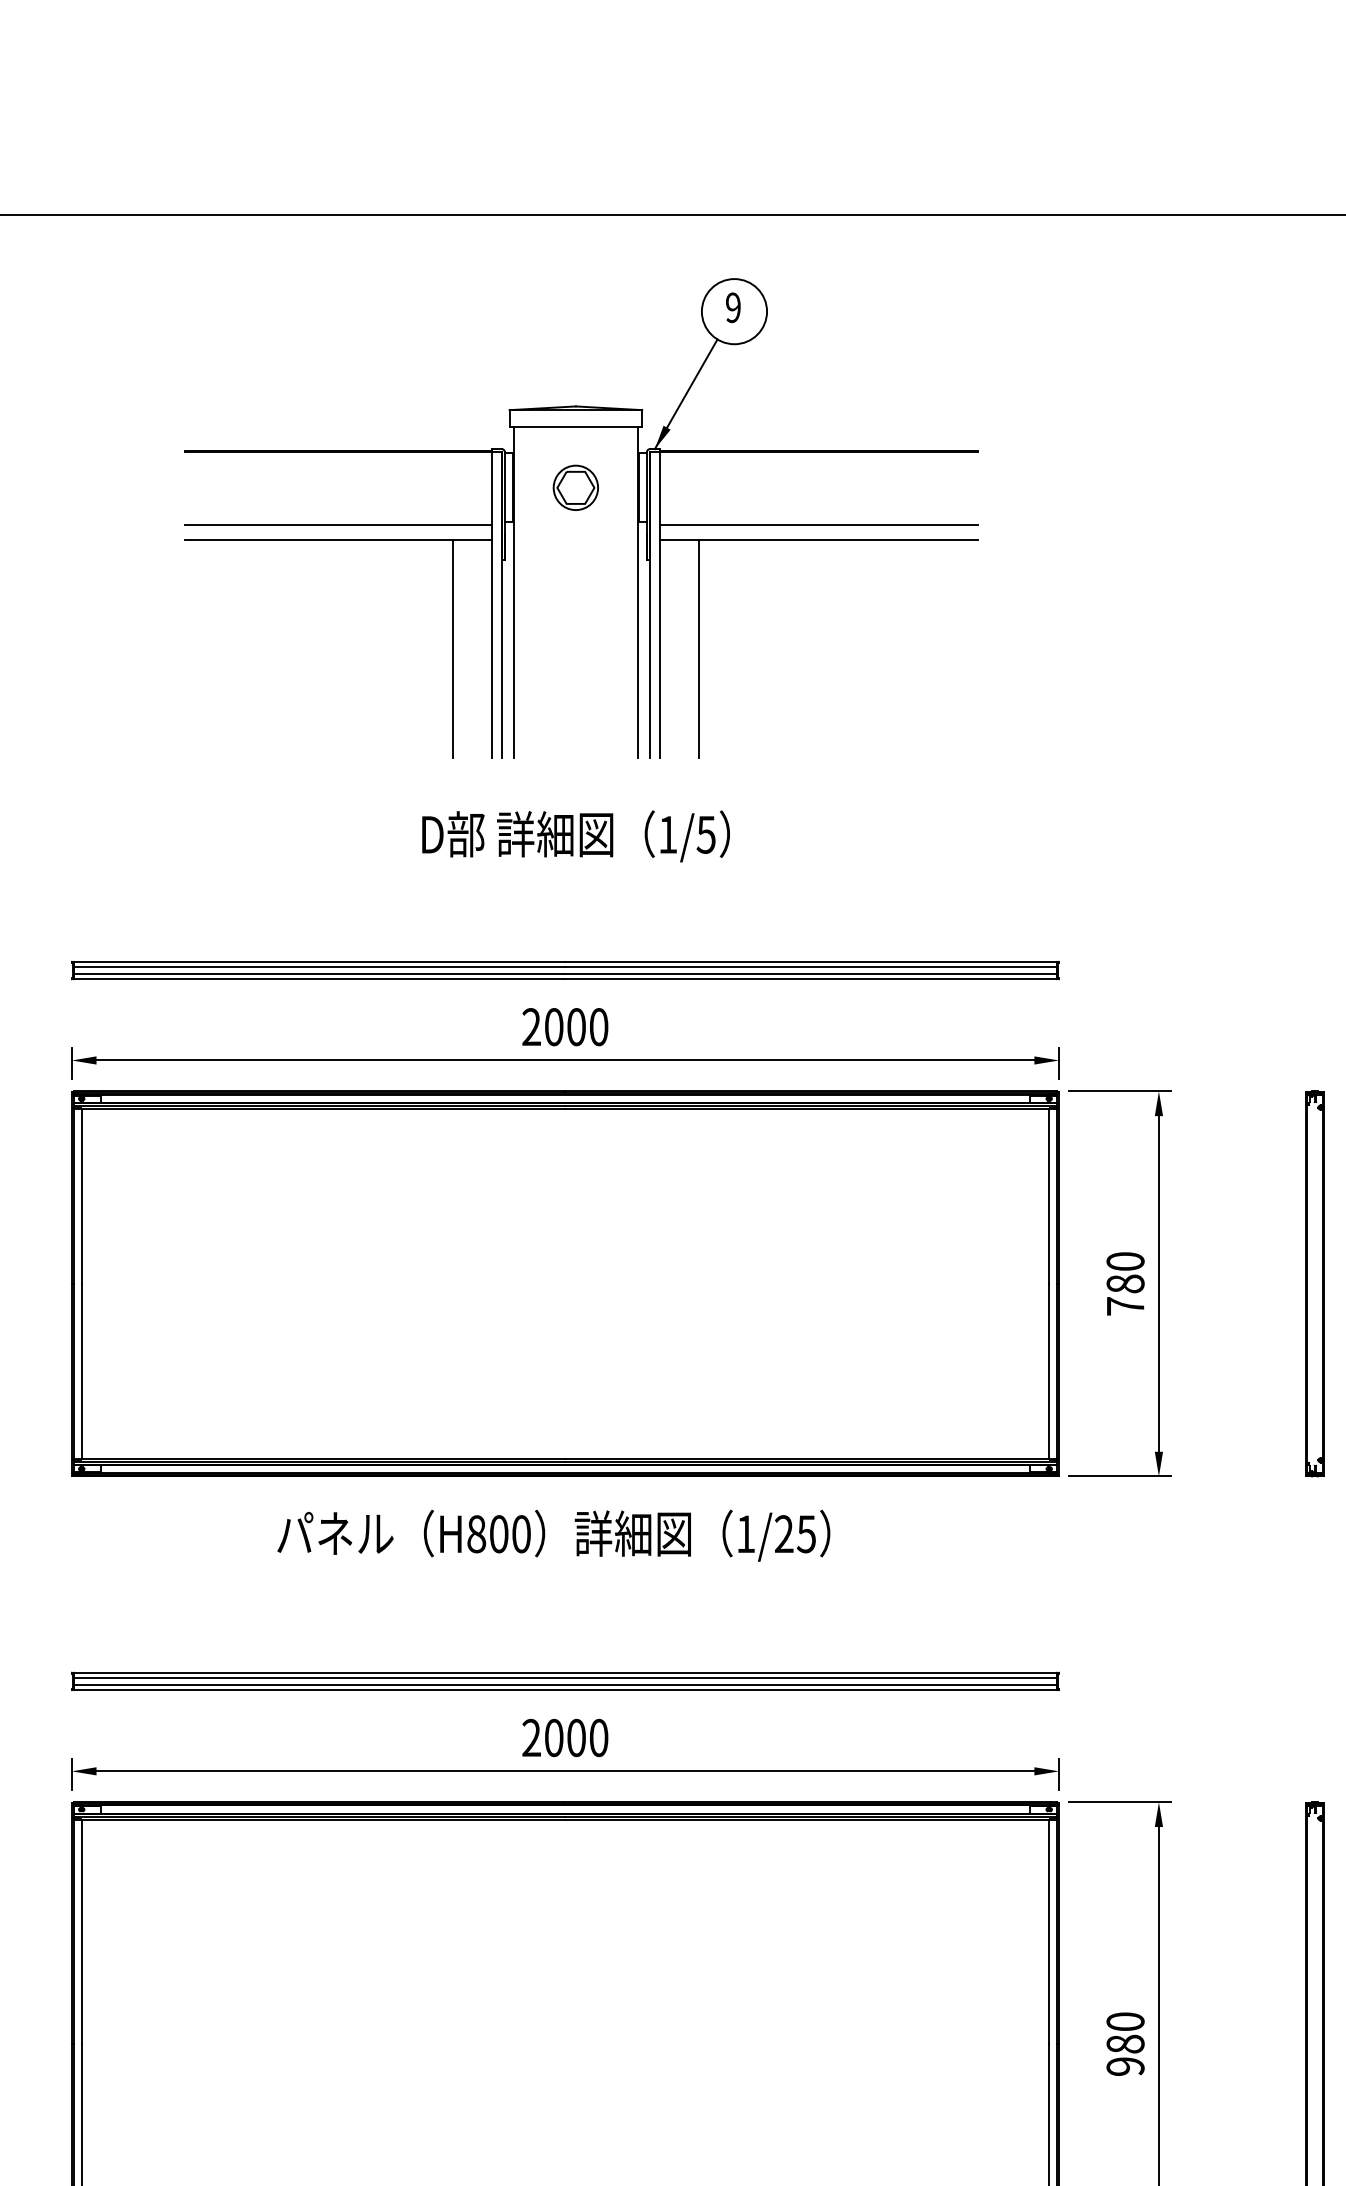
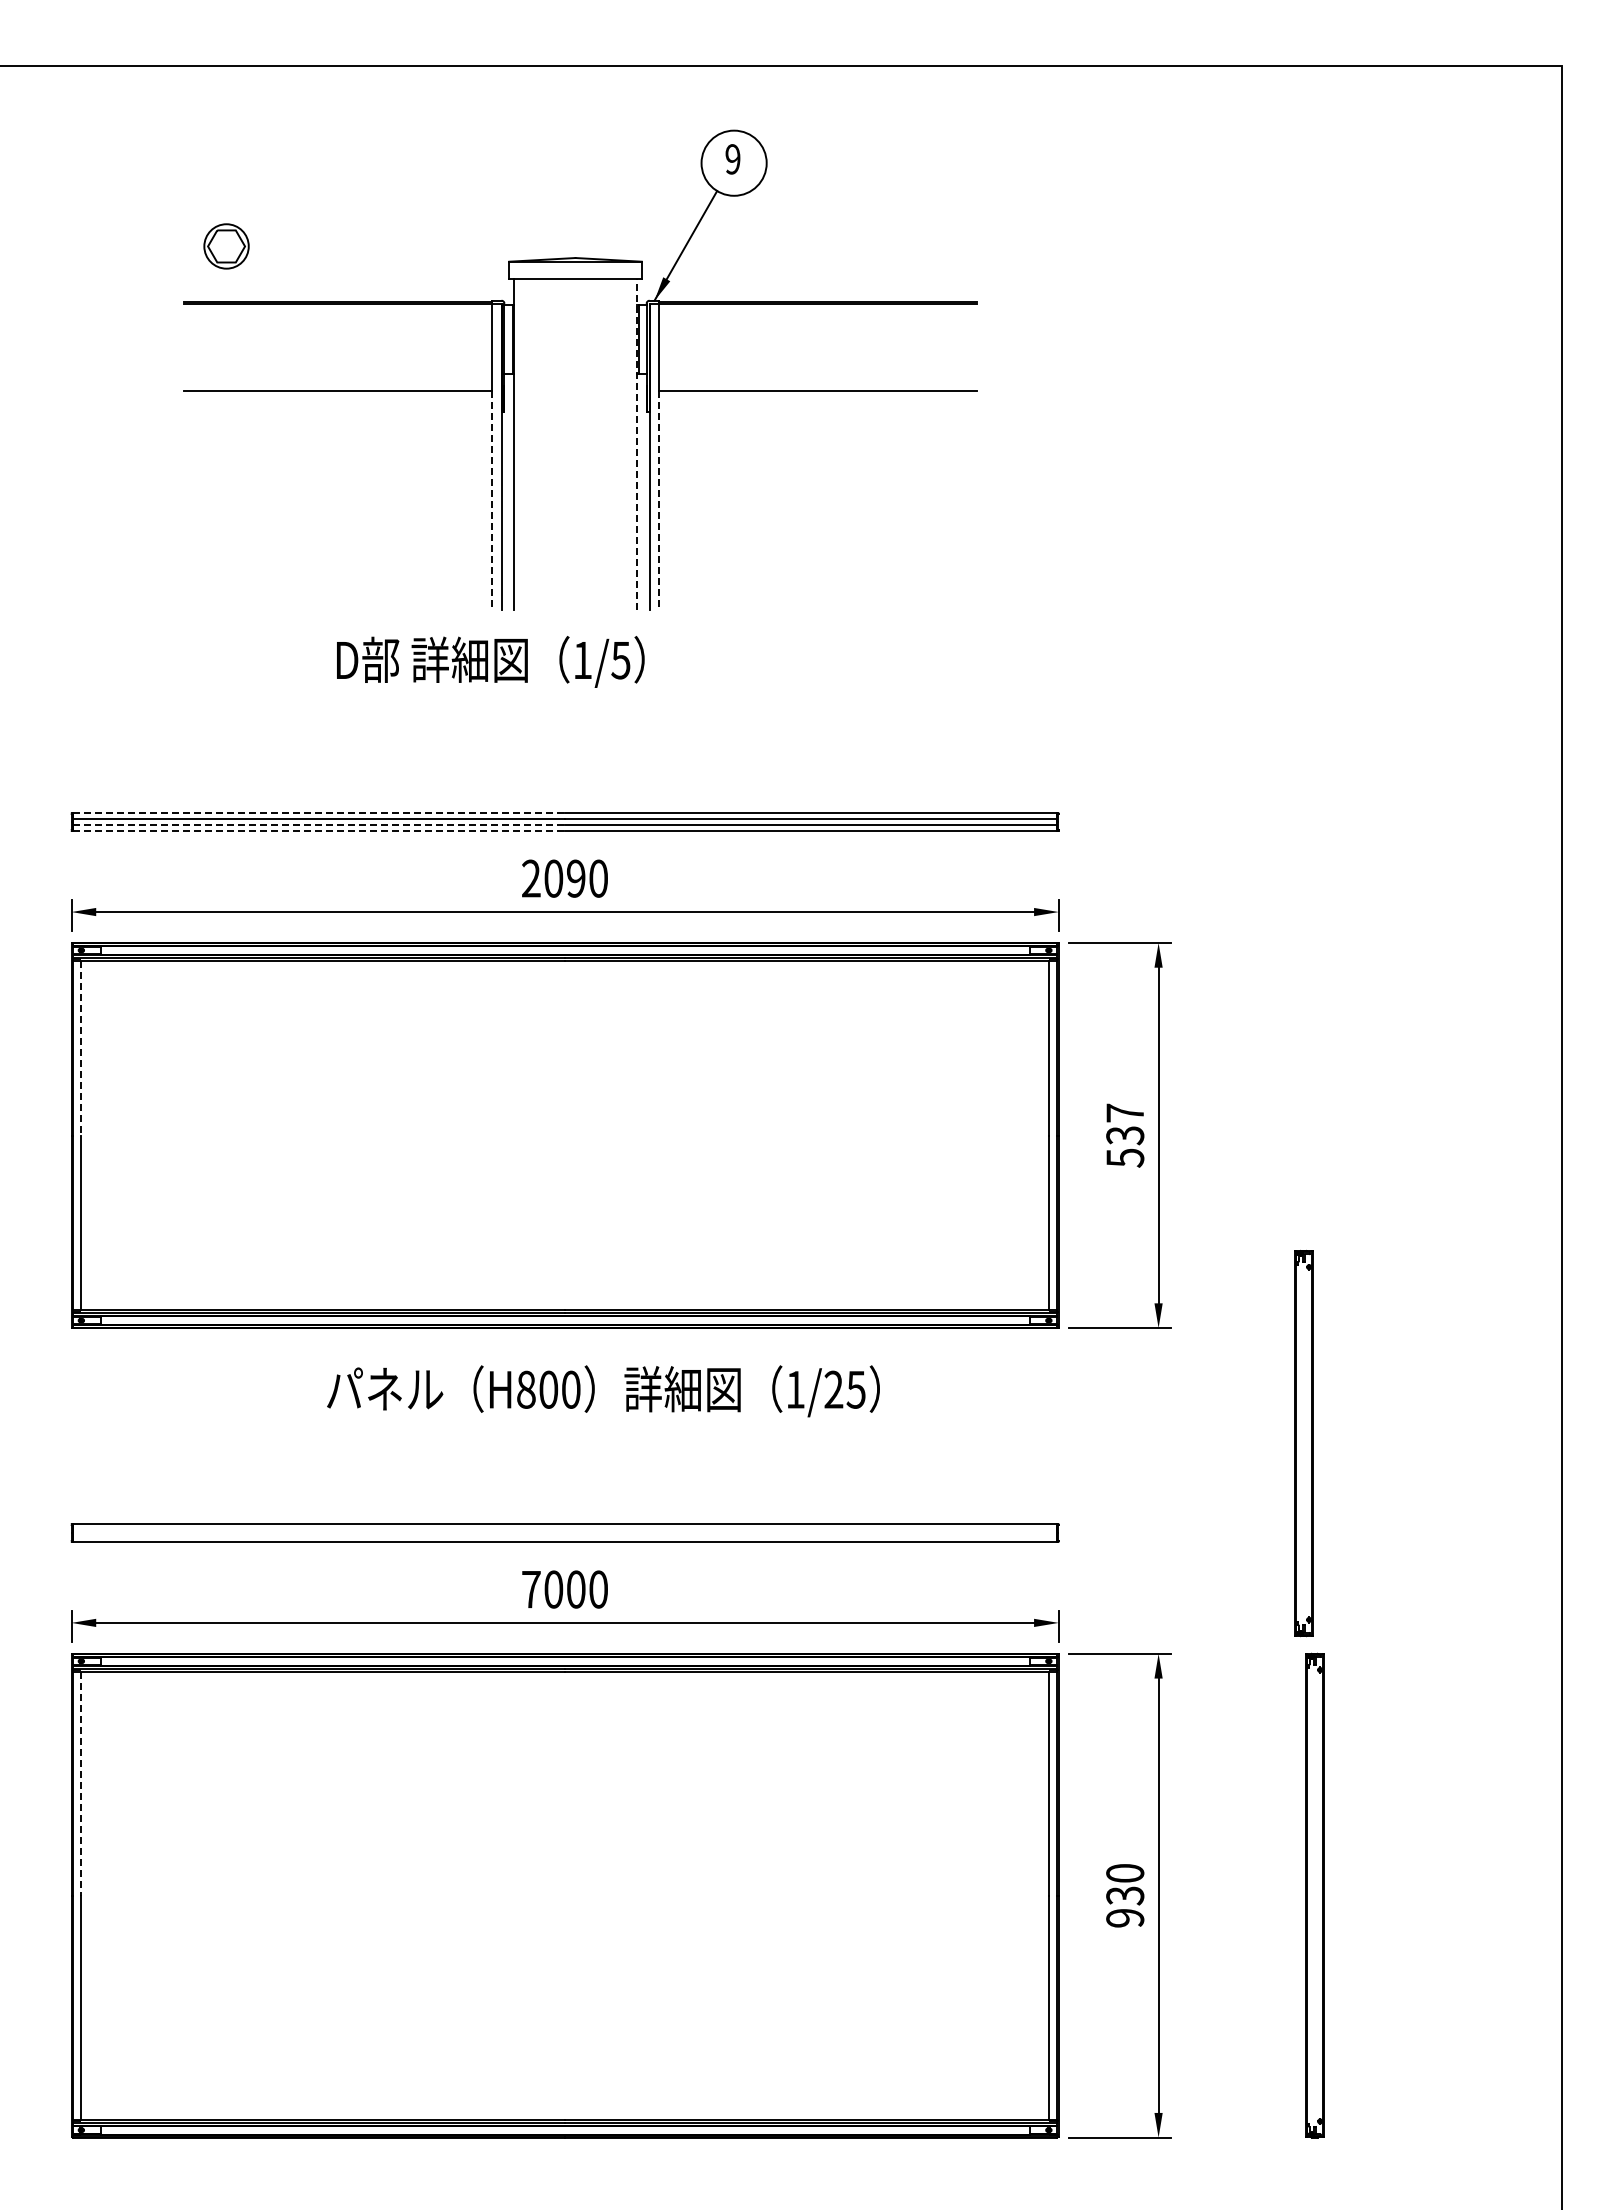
part: (575, 487) -> (226, 246), moved
line: (337, 524) -> (337, 376), removed
line: (818, 524) -> (818, 376), removed
line: (637, 591) -> (637, 443), solid -> dashed
line: (452, 648) -> (452, 500), removed
line: (698, 648) -> (698, 500), removed
line: (491, 649) -> (491, 501), solid -> dashed
line: (659, 649) -> (659, 501), solid -> dashed
text: (575, 835) -> (490, 661), moved
line: (319, 961) -> (319, 813), solid -> dashed
line: (319, 973) -> (319, 825), solid -> dashed
line: (319, 979) -> (319, 831), solid -> dashed
text: (576, 1026) -> (576, 878), 2000 -> 2090
line: (81, 1196) -> (81, 1048), solid -> dashed
text: (1125, 1283) -> (1125, 1135), 780 -> 537
part: (1314, 1283) -> (1303, 1443), moved
text: (553, 1535) -> (603, 1391), moved
line: (564, 1677) -> (564, 1529), removed
line: (564, 1684) -> (564, 1536), removed
text: (531, 1737) -> (531, 1589), 2000 -> 7000
line: (81, 1932) -> (81, 1784), solid -> dashed
text: (1125, 2043) -> (1125, 1895), 980 -> 930

